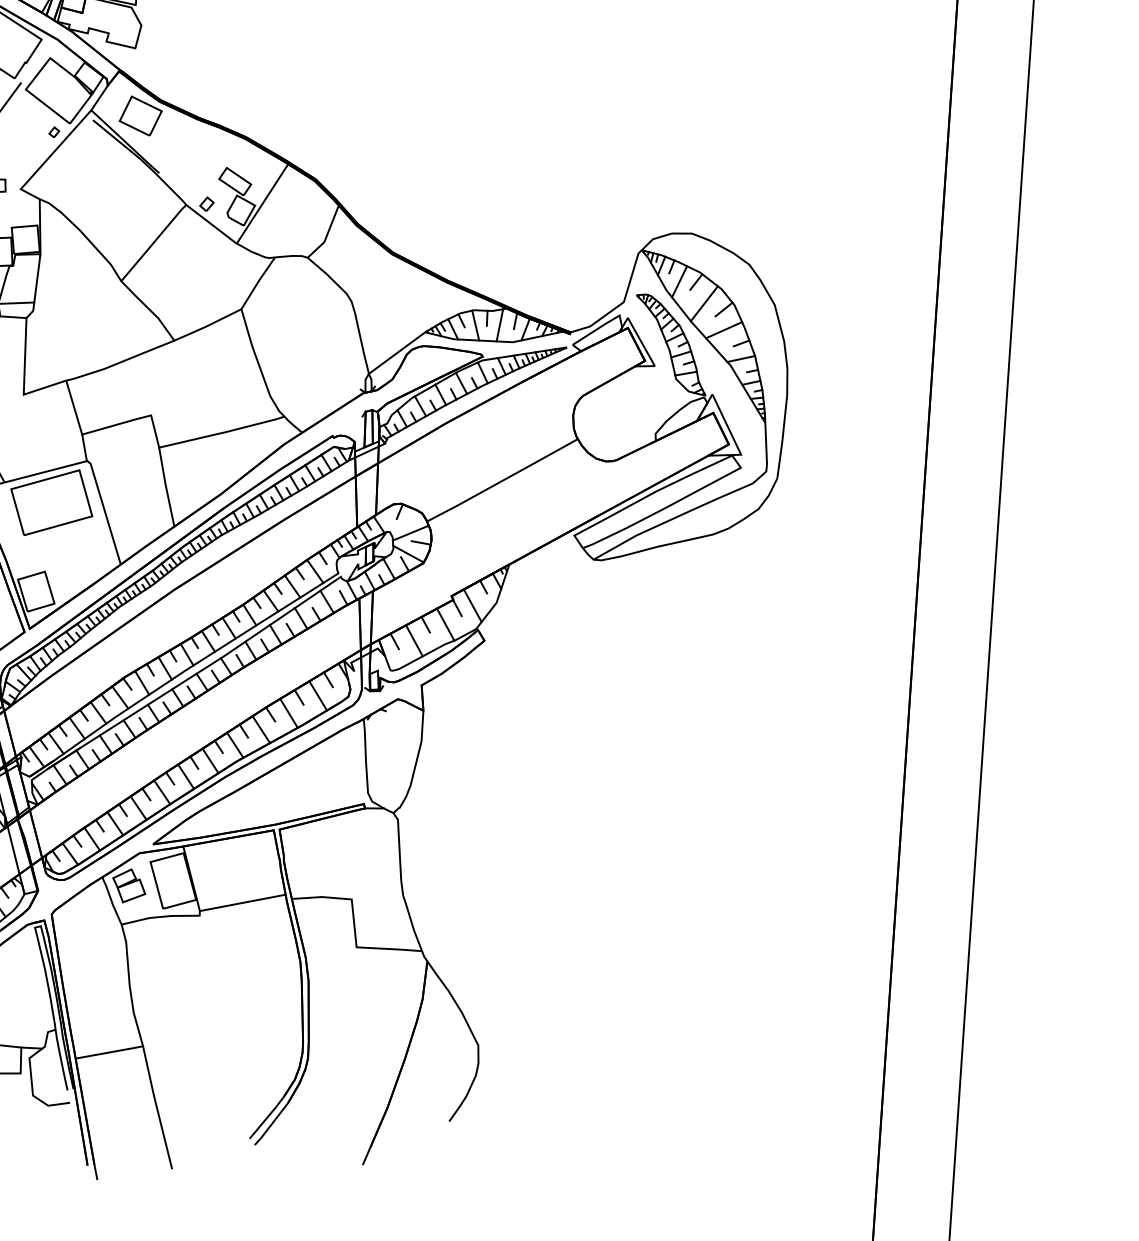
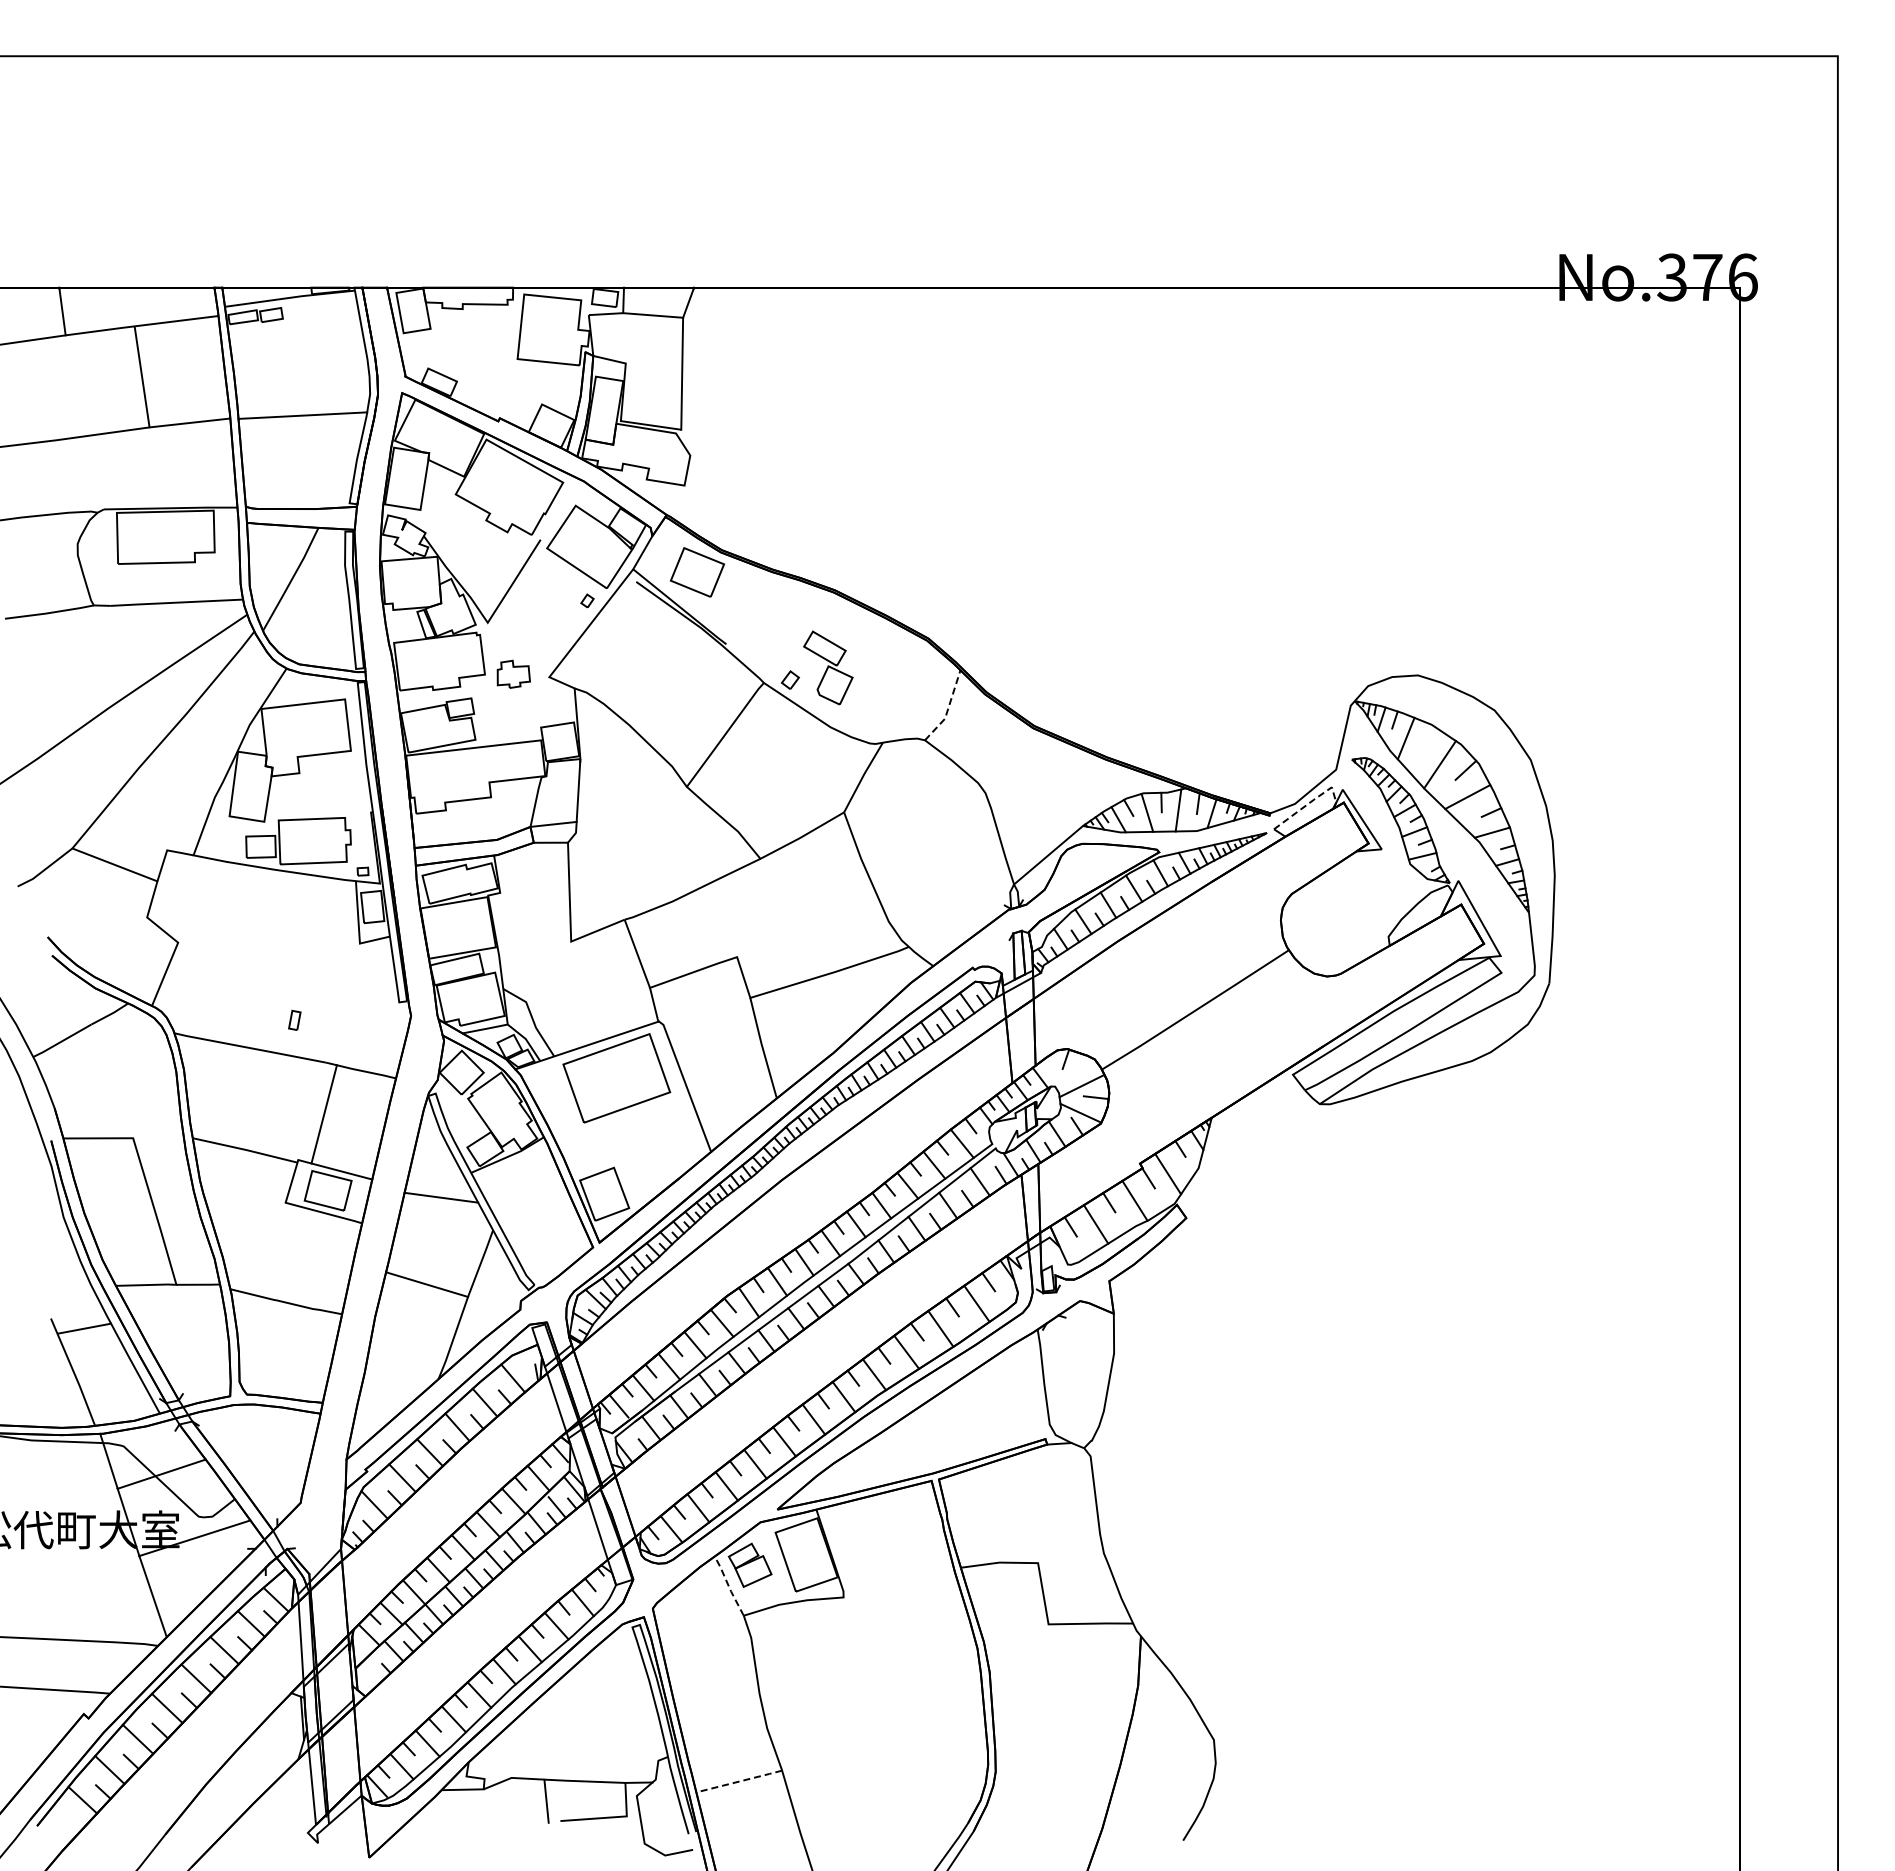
line: (262, 203) -> (861, 674), removed
line: (327, 235) -> (948, 709), solid -> dashed
line: (696, 282) -> (1427, 737), removed
line: (602, 326) -> (1310, 802), solid -> dashed
line: (111, 901) -> (728, 1586), solid -> dashed
line: (242, 902) -> (897, 1576), removed
line: (109, 1052) -> (739, 1781), solid -> dashed

